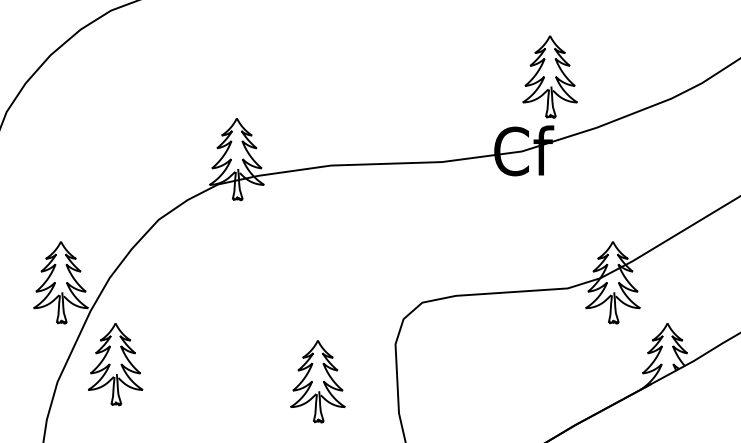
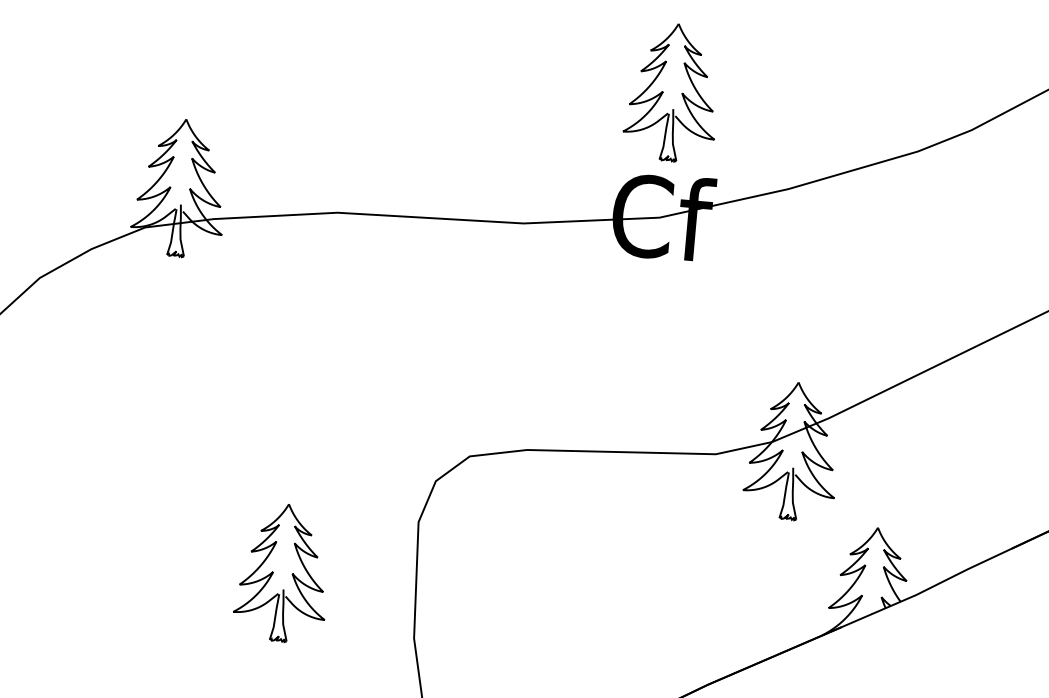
part: (549, 76) -> (671, 91), moved

